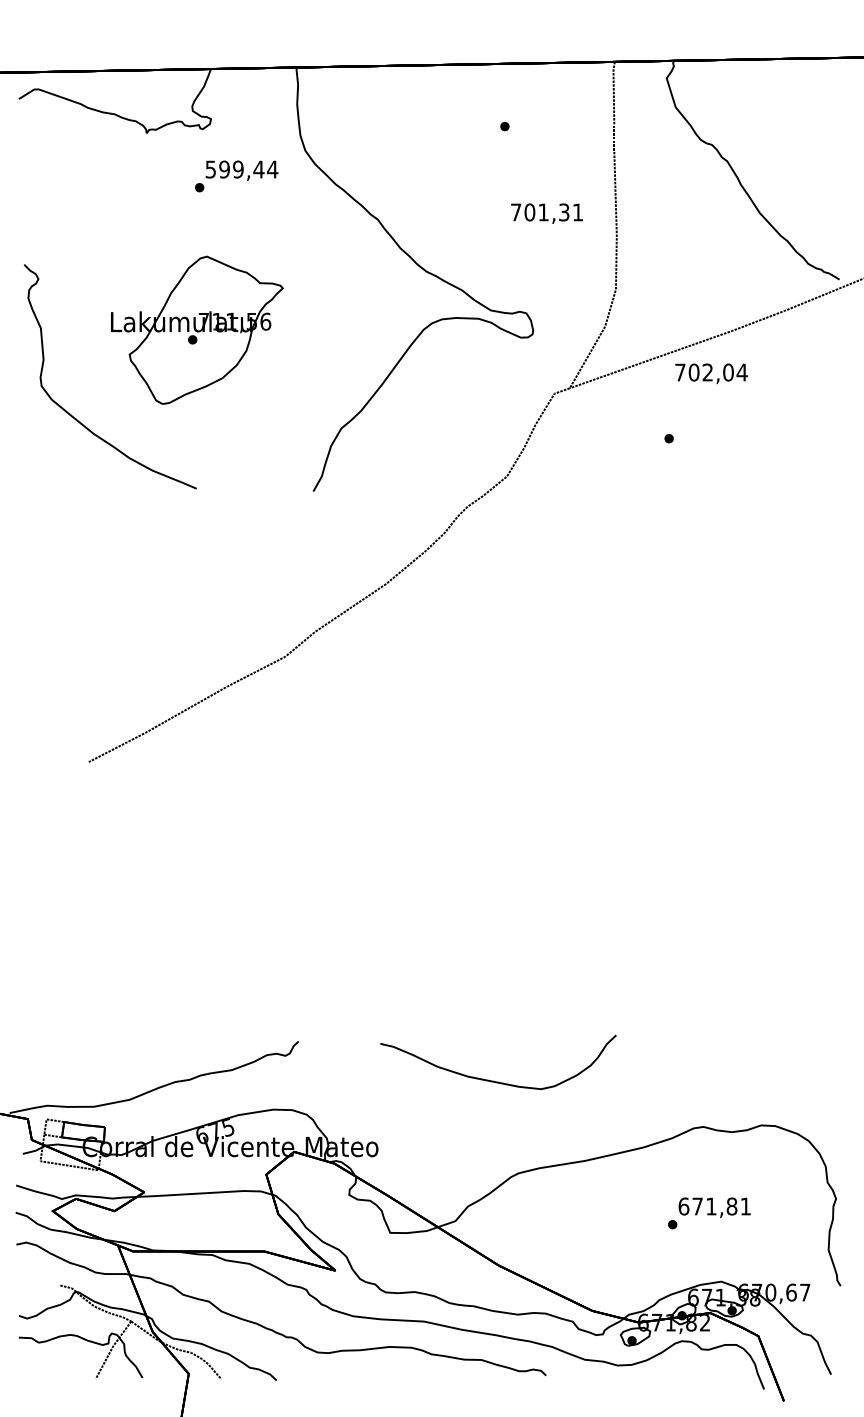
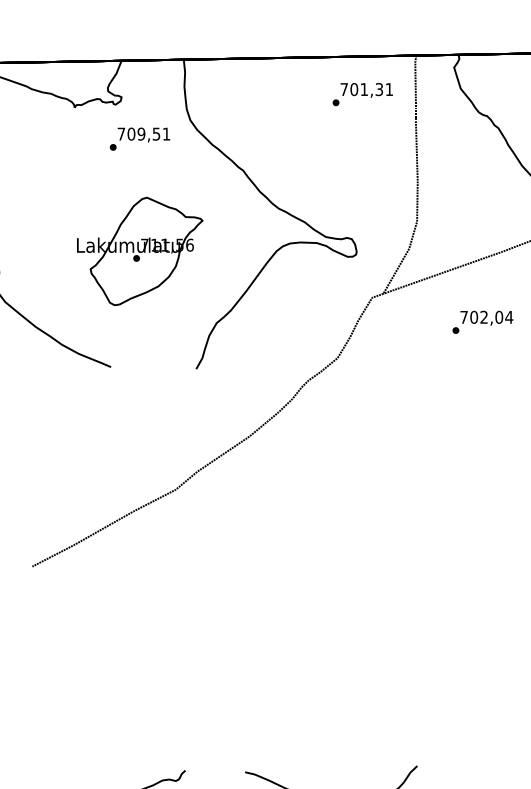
text: (241, 169) -> (143, 134), 599,44 -> 709,51
text: (546, 213) -> (366, 90), moved
part: (197, 329) -> (140, 250), moved
text: (711, 373) -> (486, 318), moved

